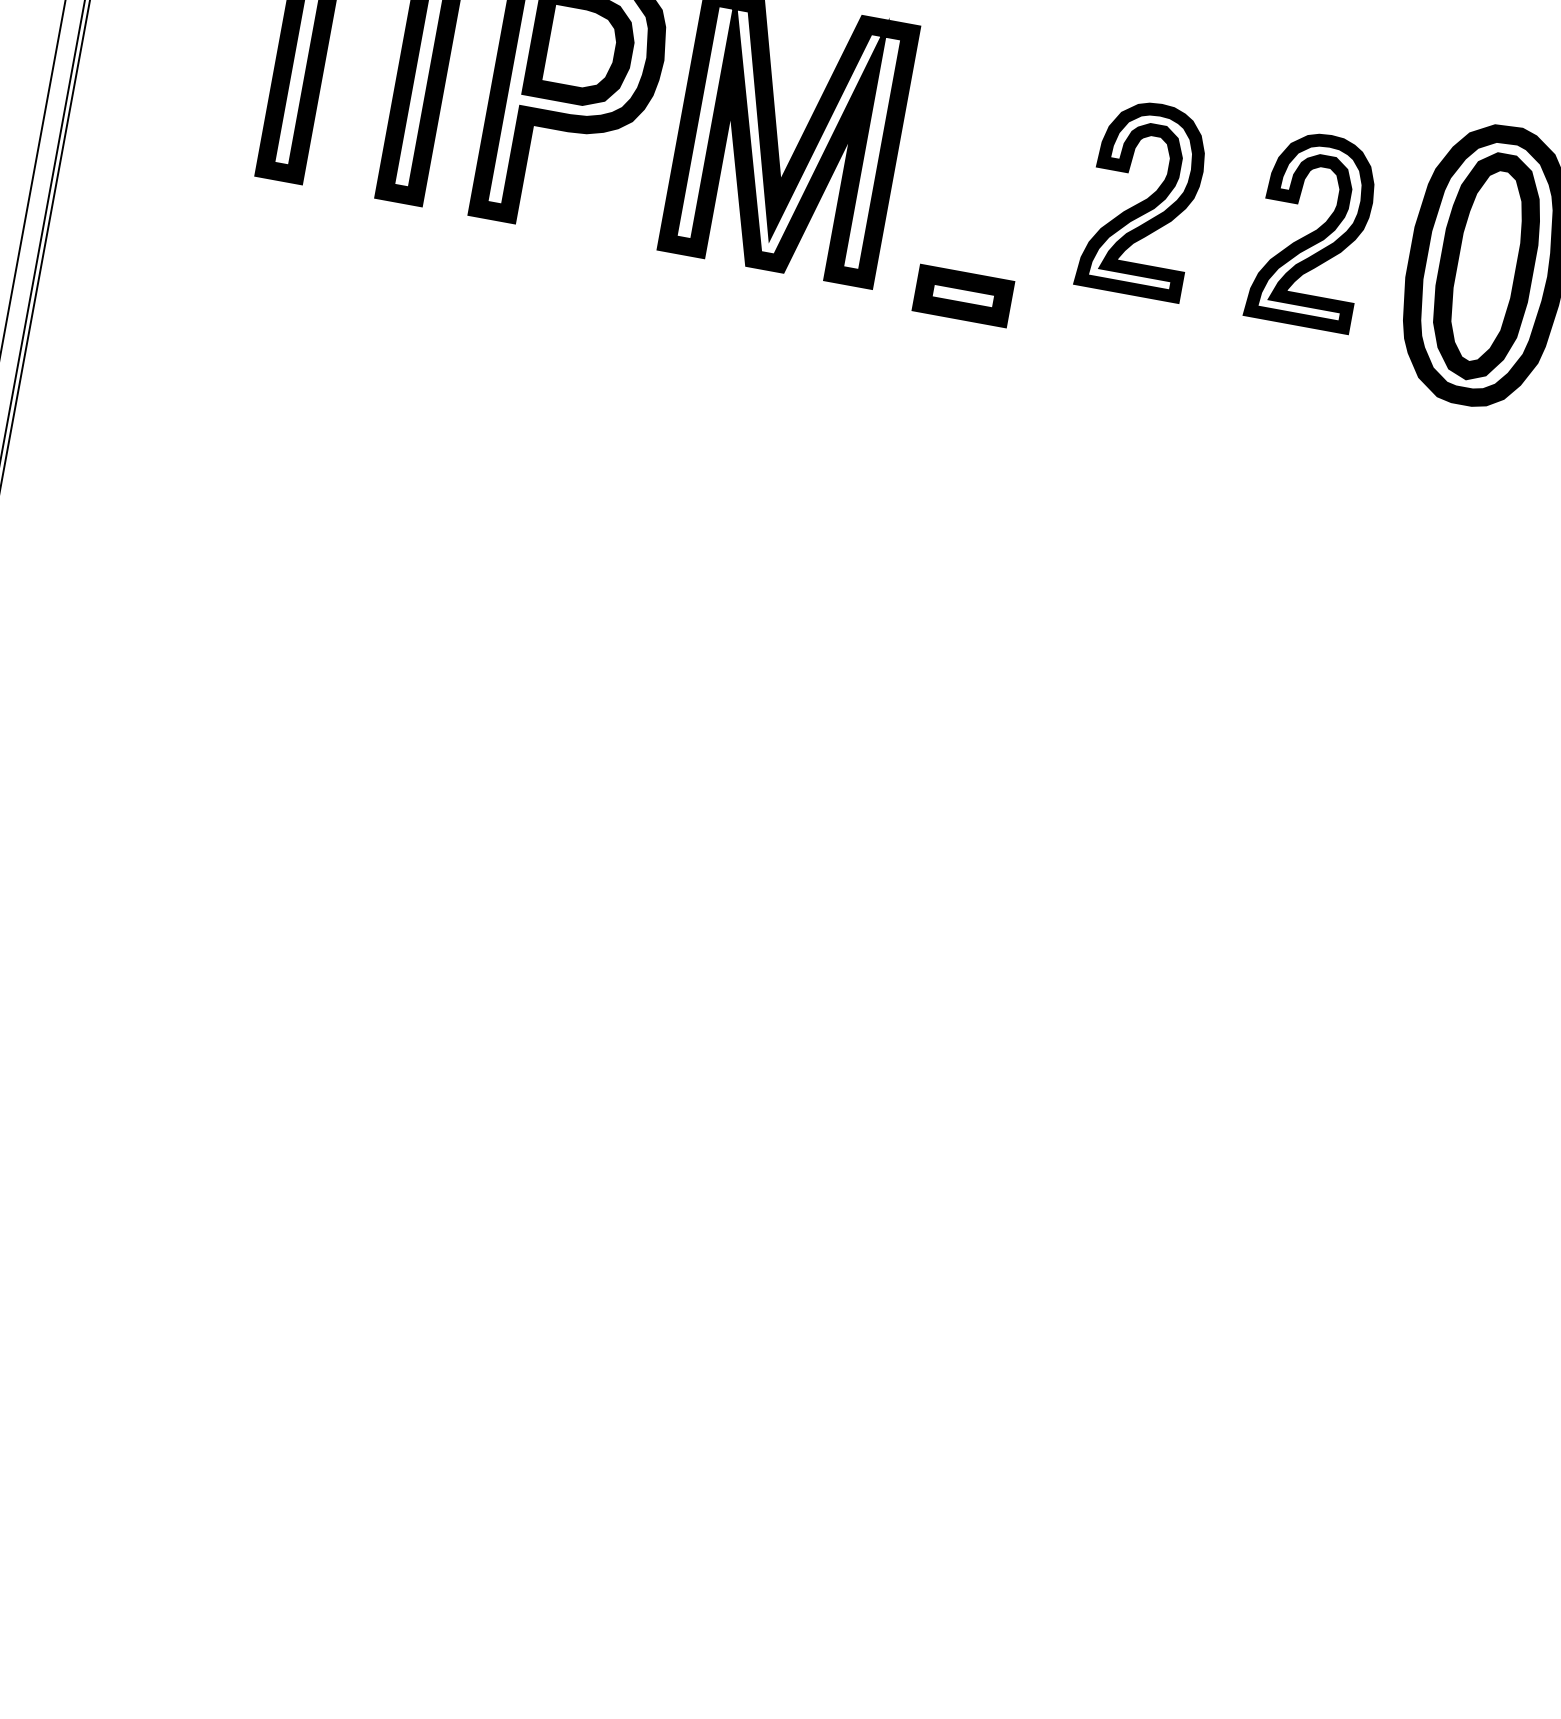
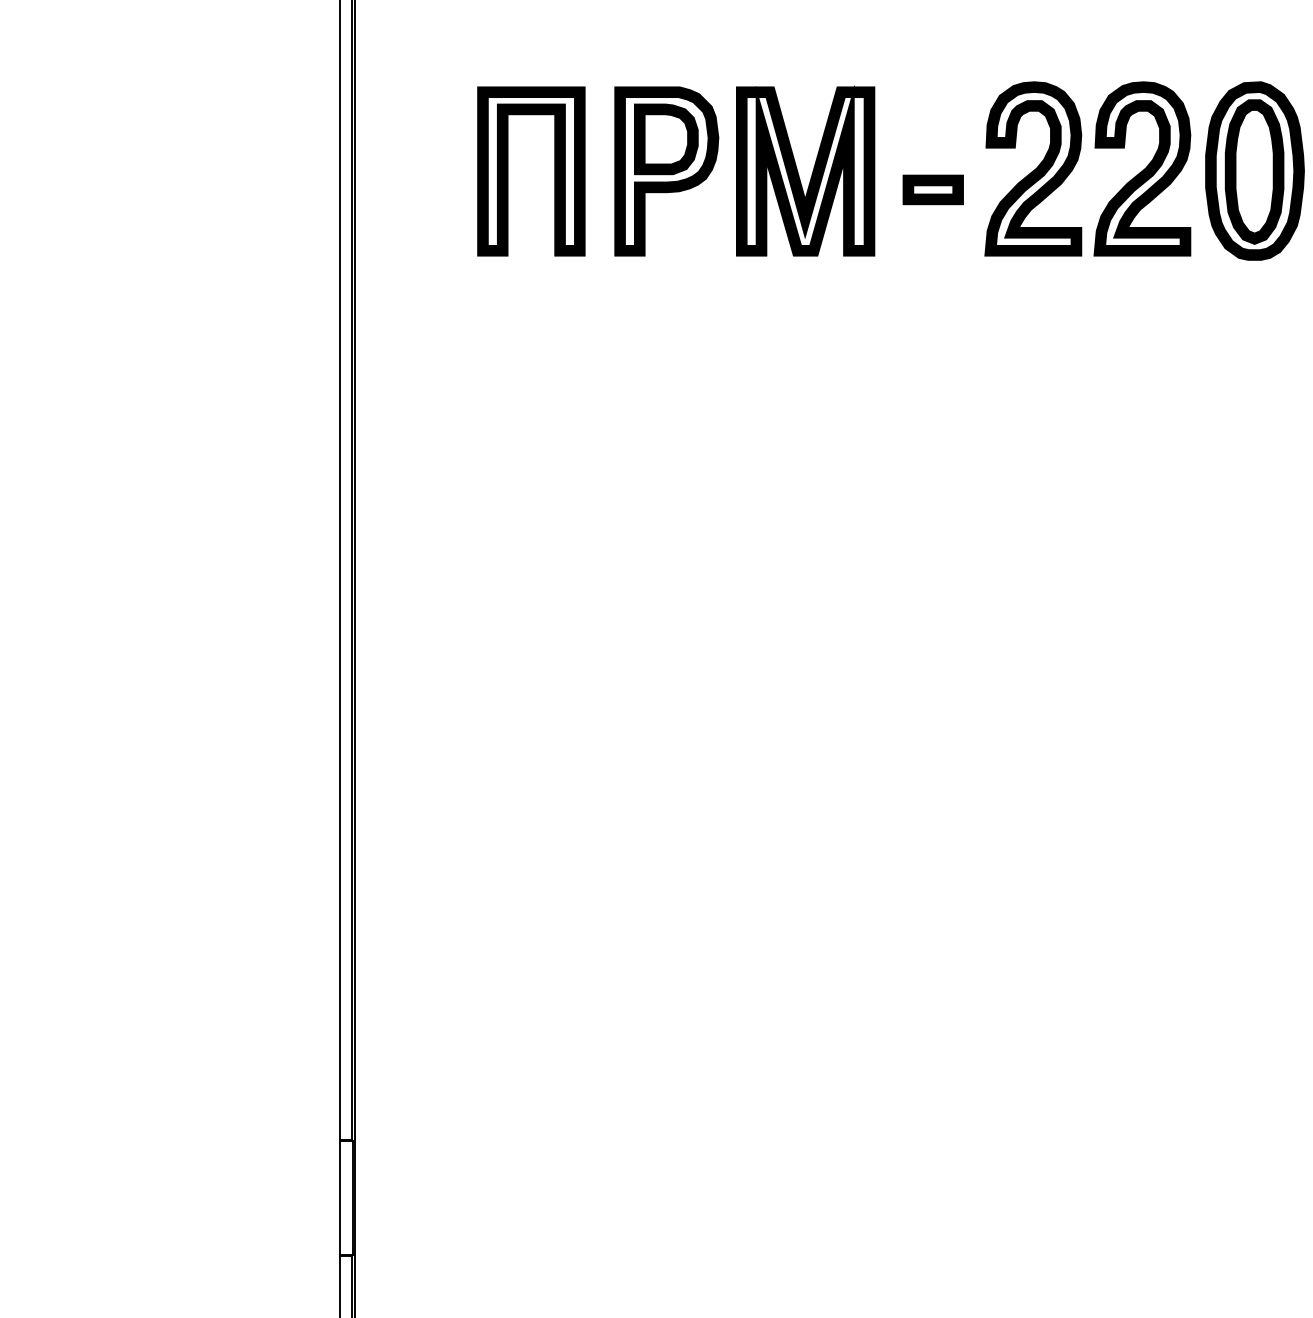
part: (1143, 198) -> (1033, 168), size x1.43
part: (1313, 229) -> (1142, 168), size x1.43
part: (962, 295) -> (932, 189), moved

